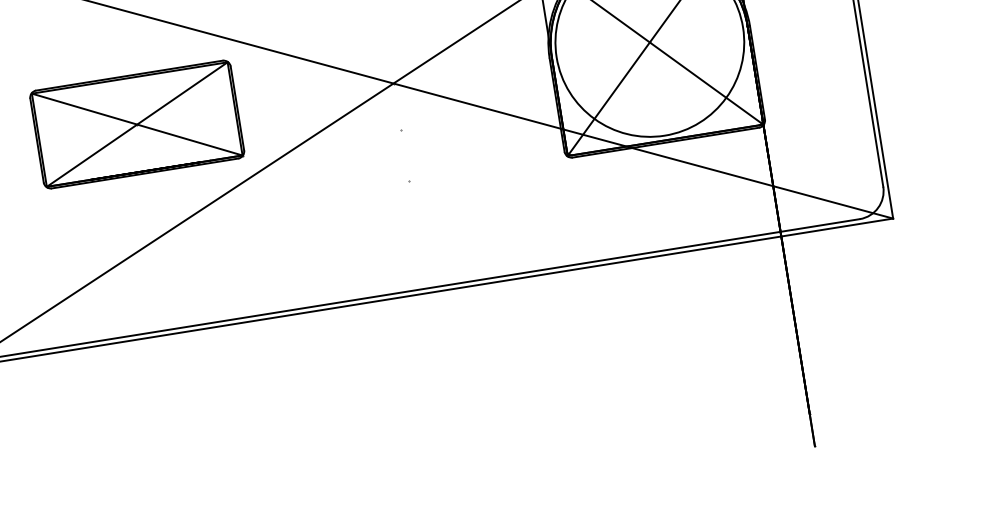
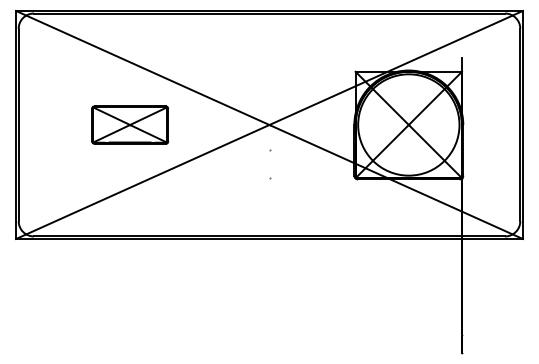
part: (135, 123) -> (129, 124), size x0.7

